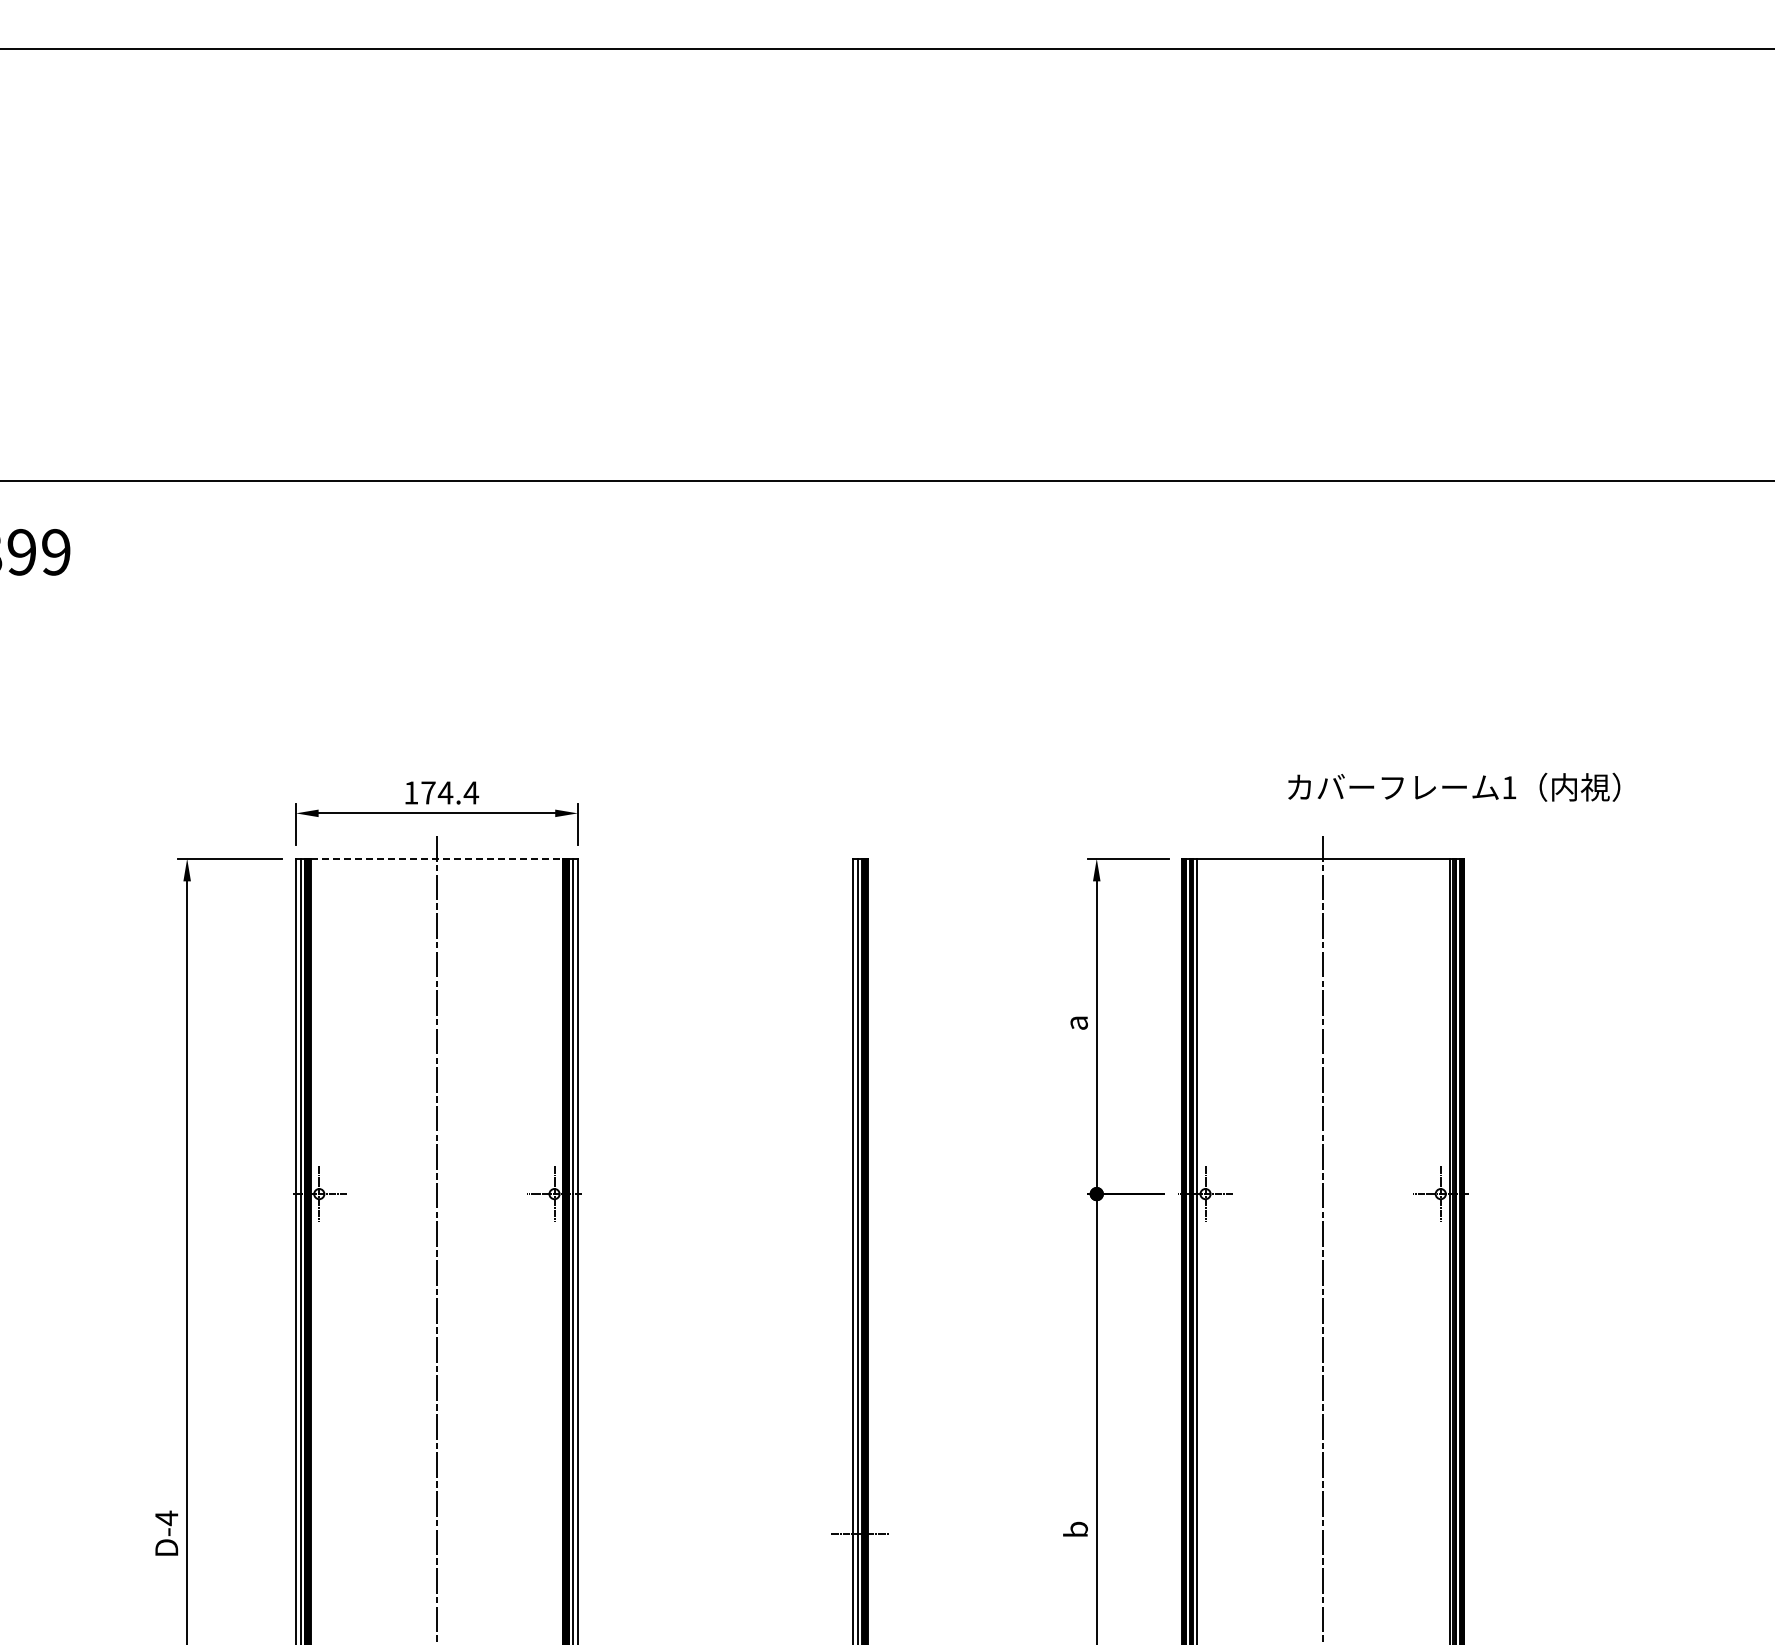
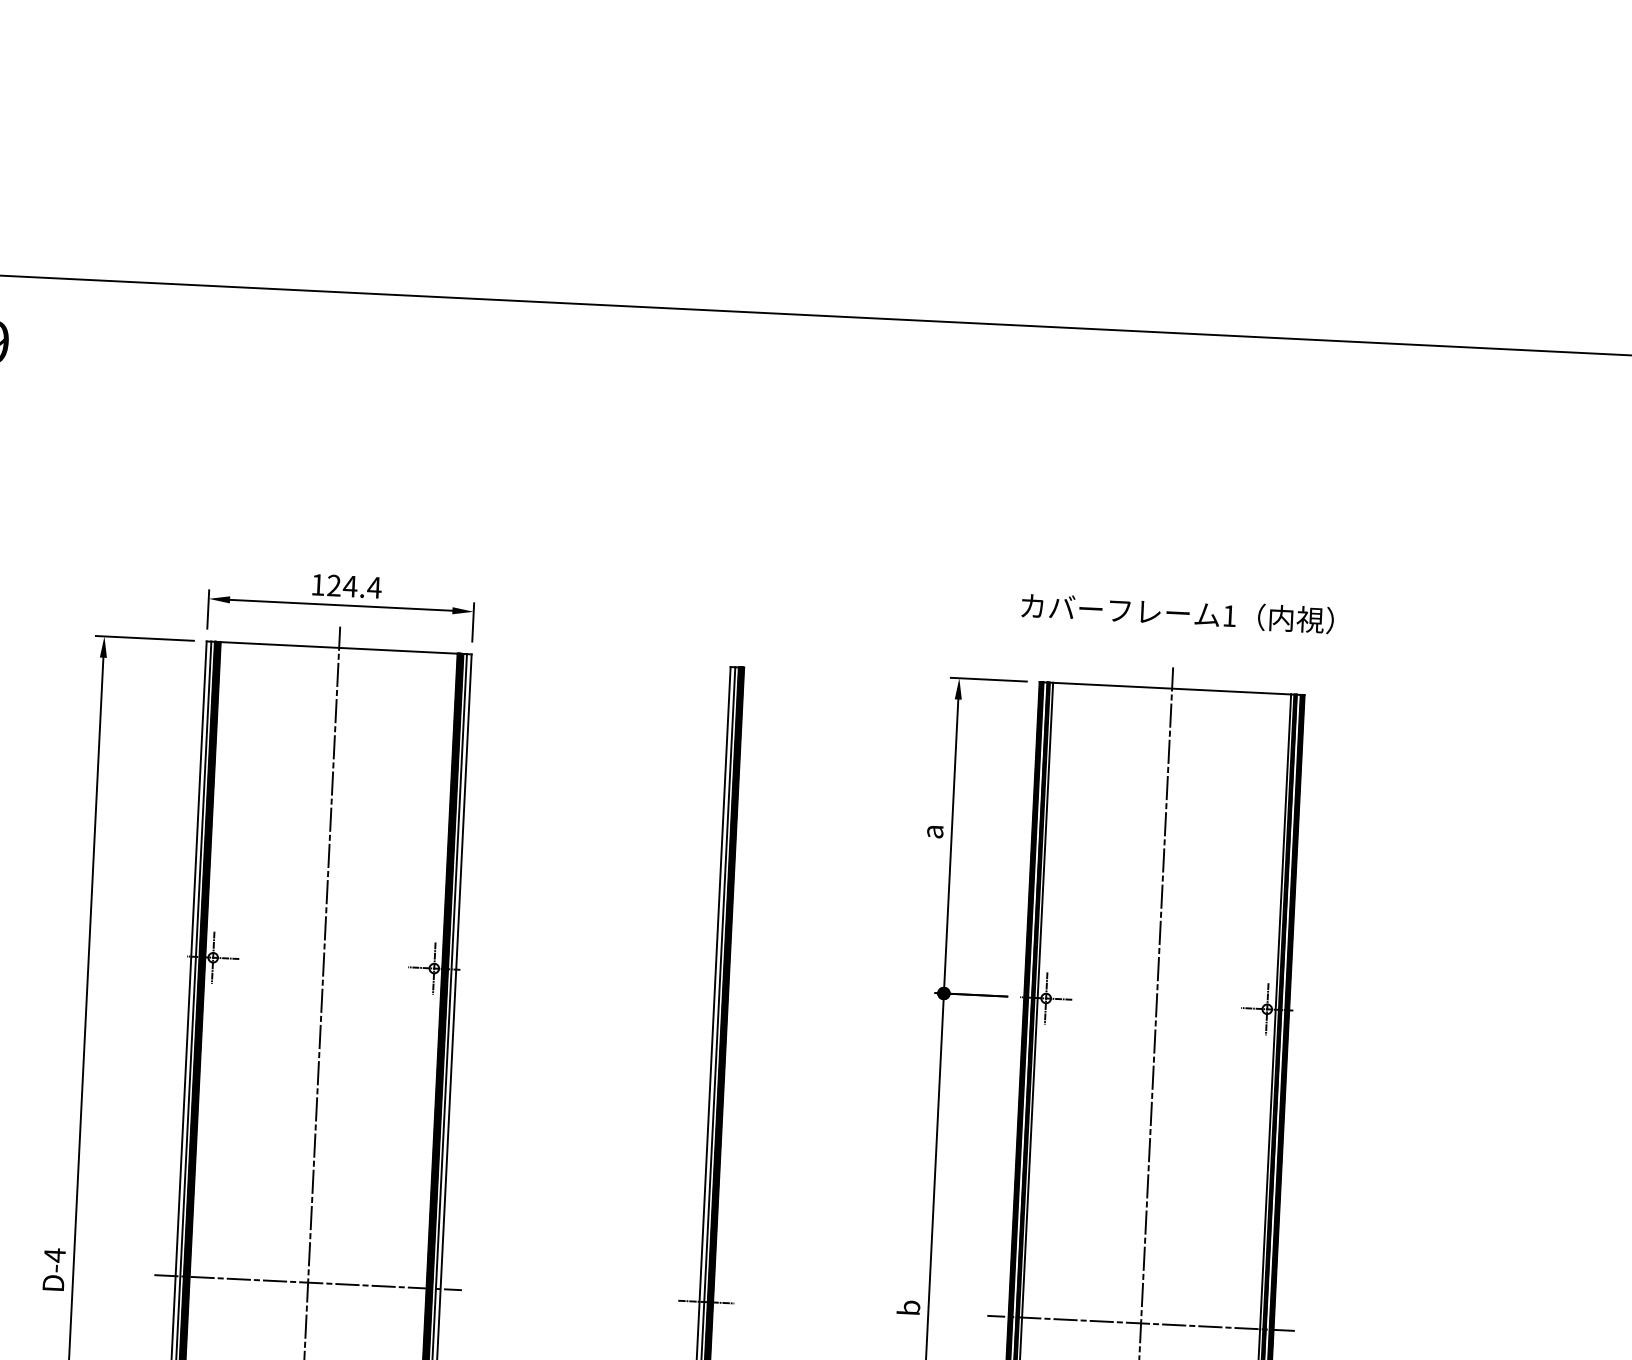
text: (1454, 786) -> (1178, 612), moved
text: (428, 792) -> (334, 585), 174.4 -> 124.4
line: (437, 858) -> (339, 647), dashed -> solid
line: (436, 1534) -> (307, 1283), added
line: (1322, 1534) -> (1140, 1323), added

